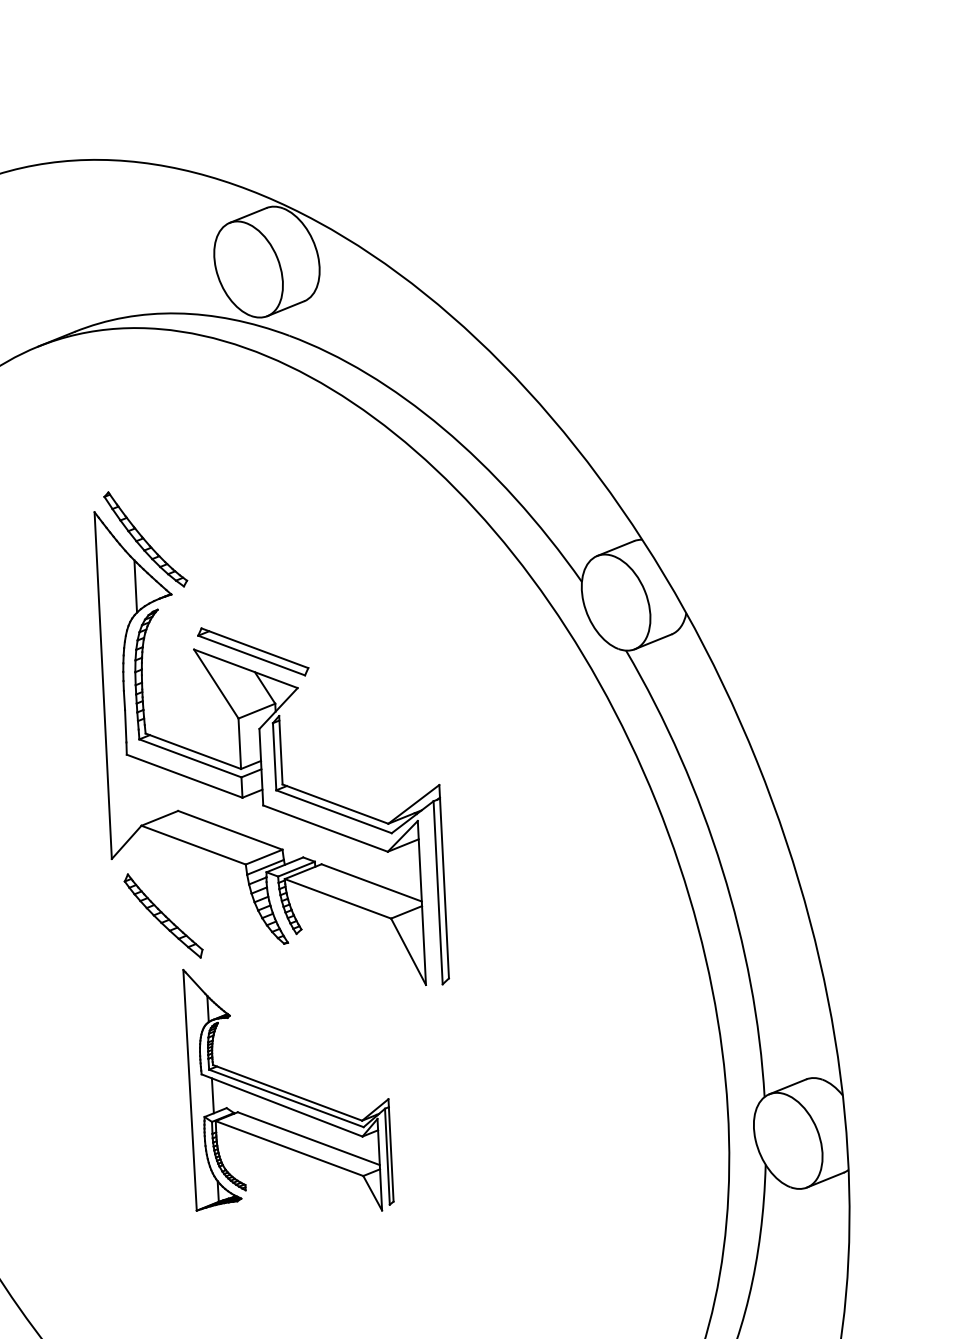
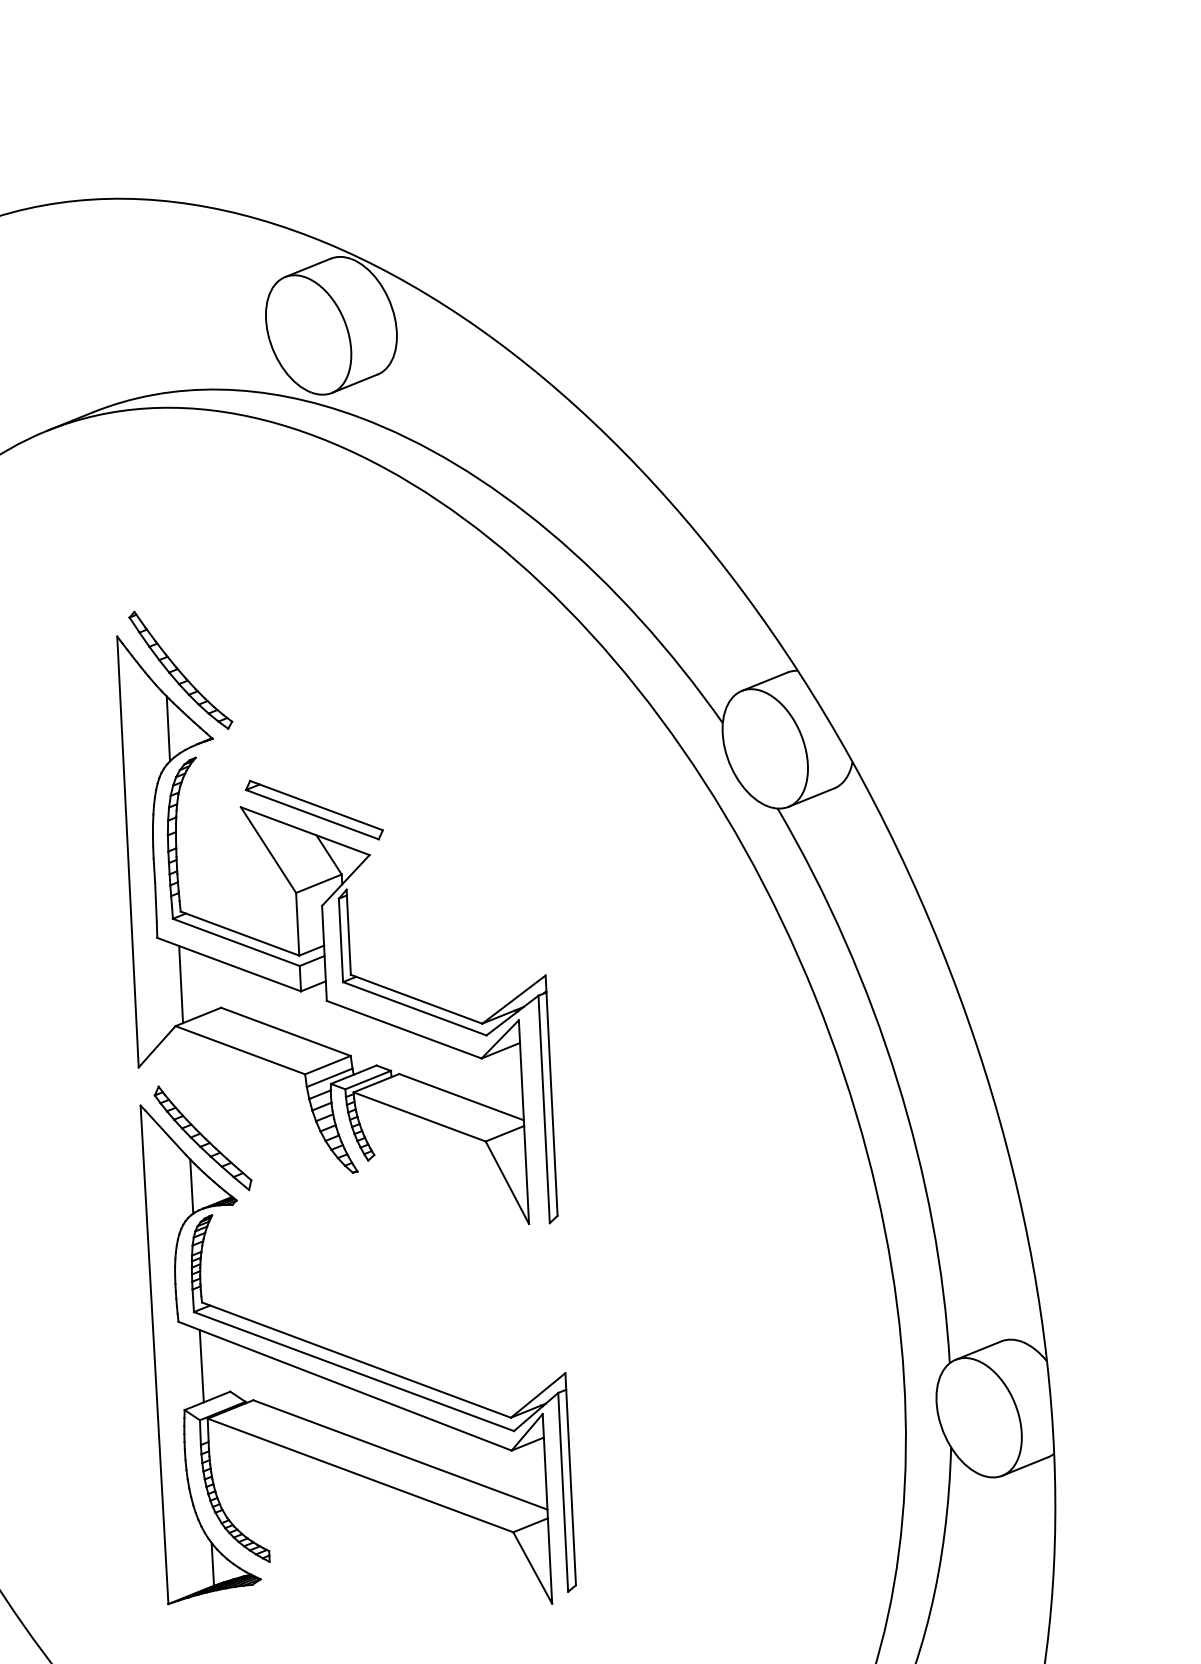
line: (146, 792) -> (181, 984), added
part: (287, 1090) -> (357, 1354), size x1.67

